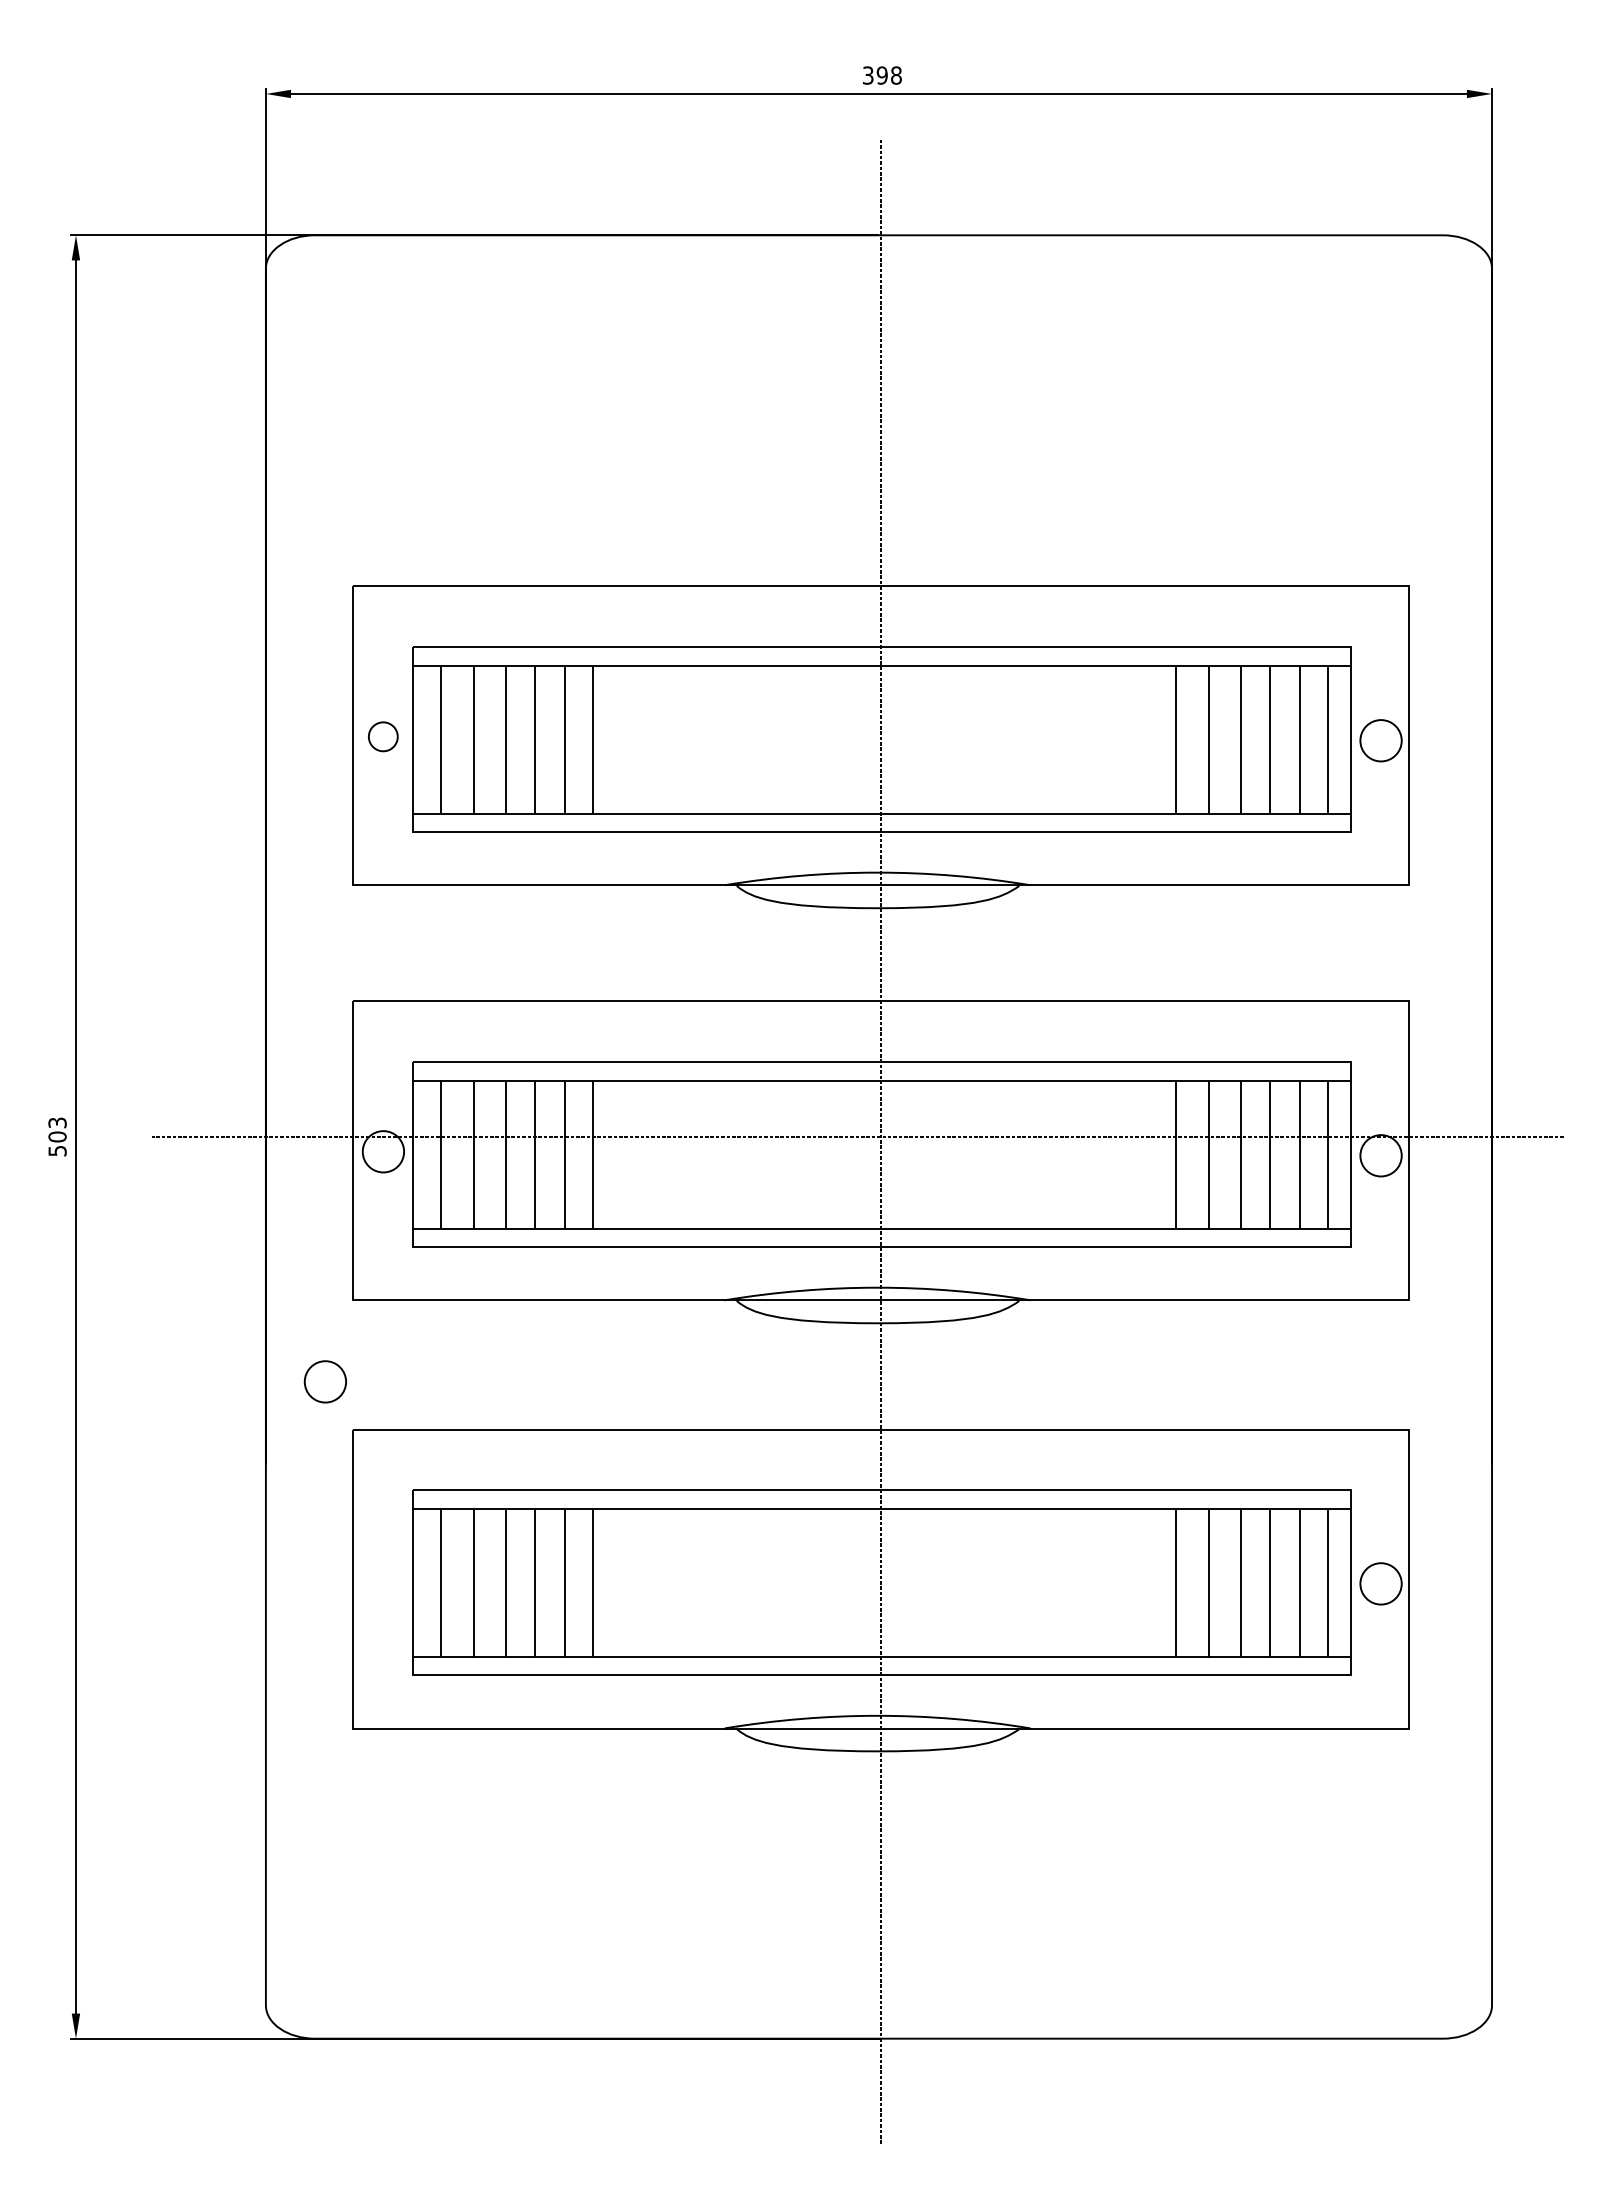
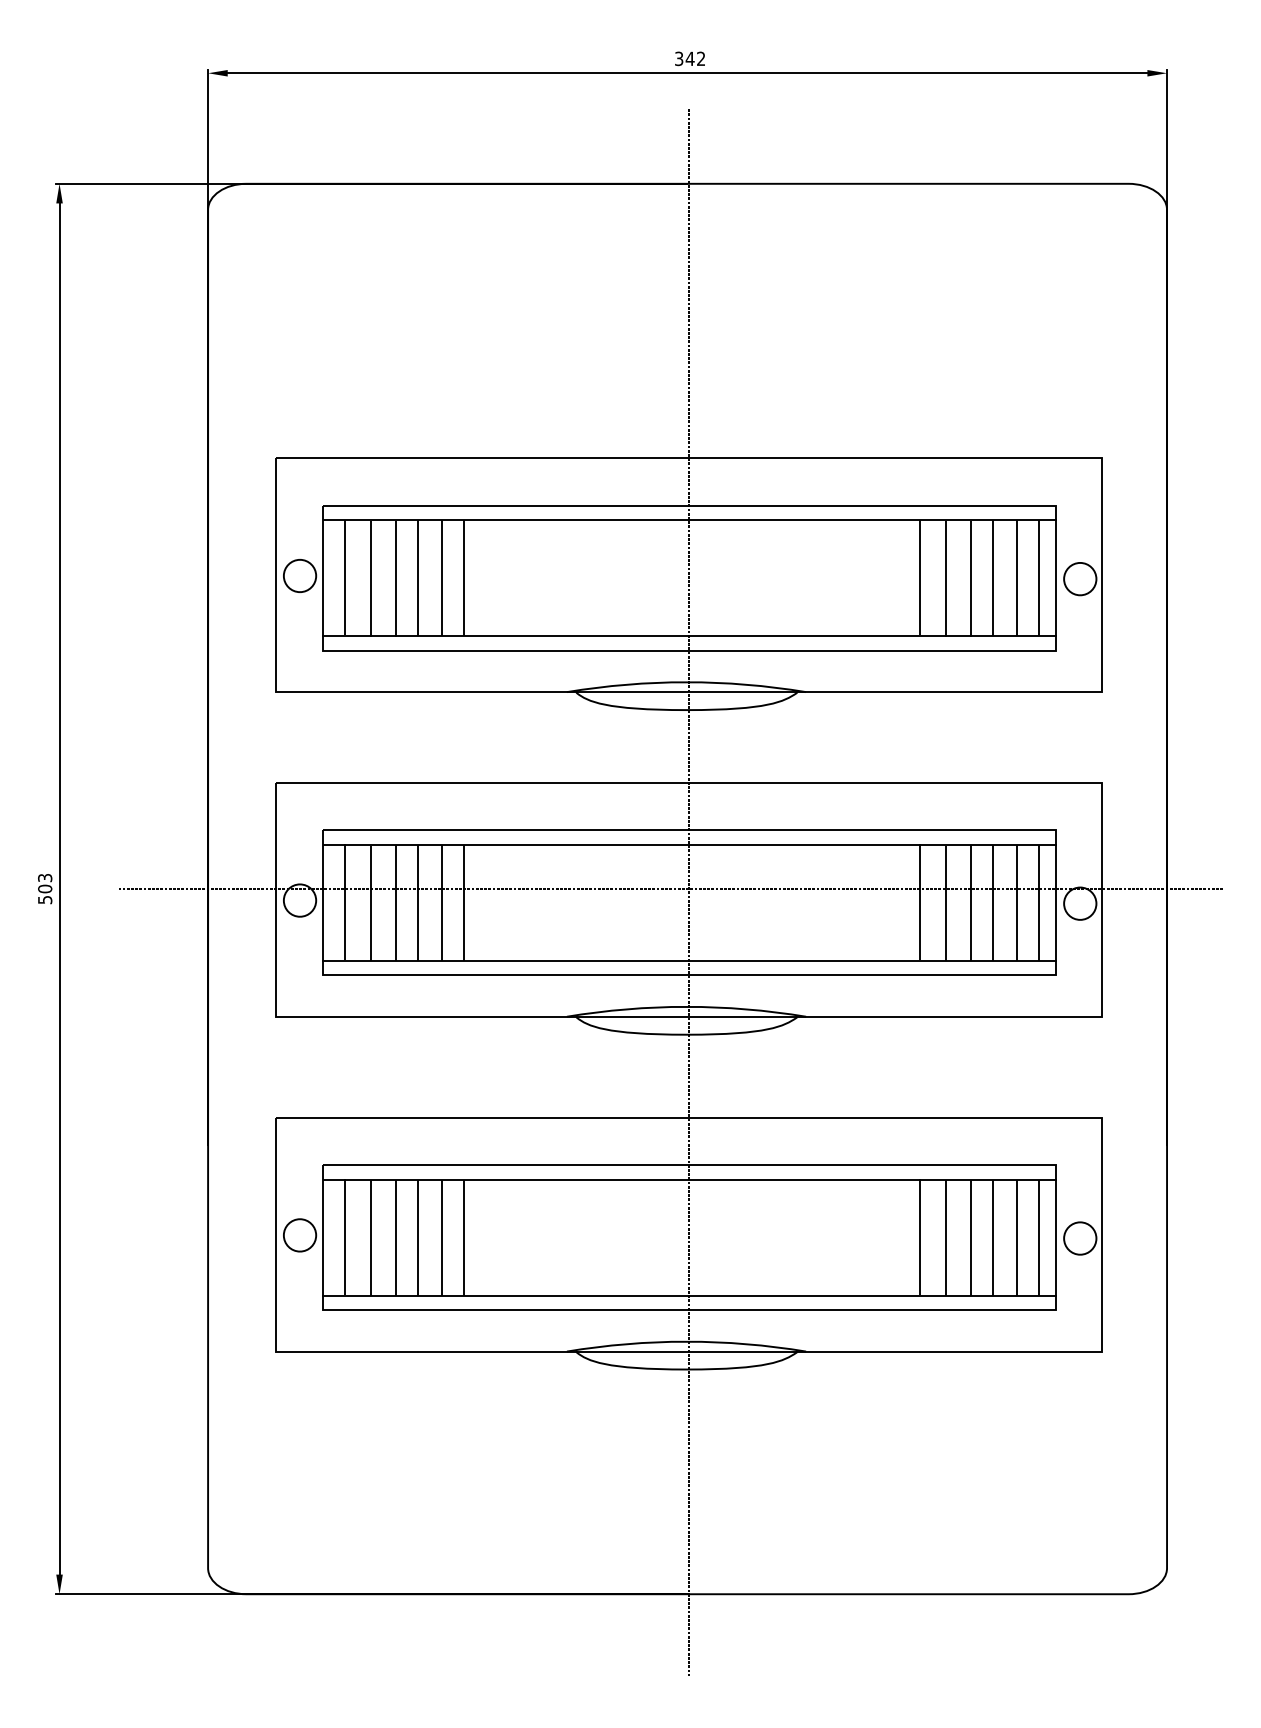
text: (888, 75) -> (695, 58), 398 -> 342
part: (382, 736) -> (299, 575), size x1.43
part: (324, 1381) -> (299, 1235), moved

